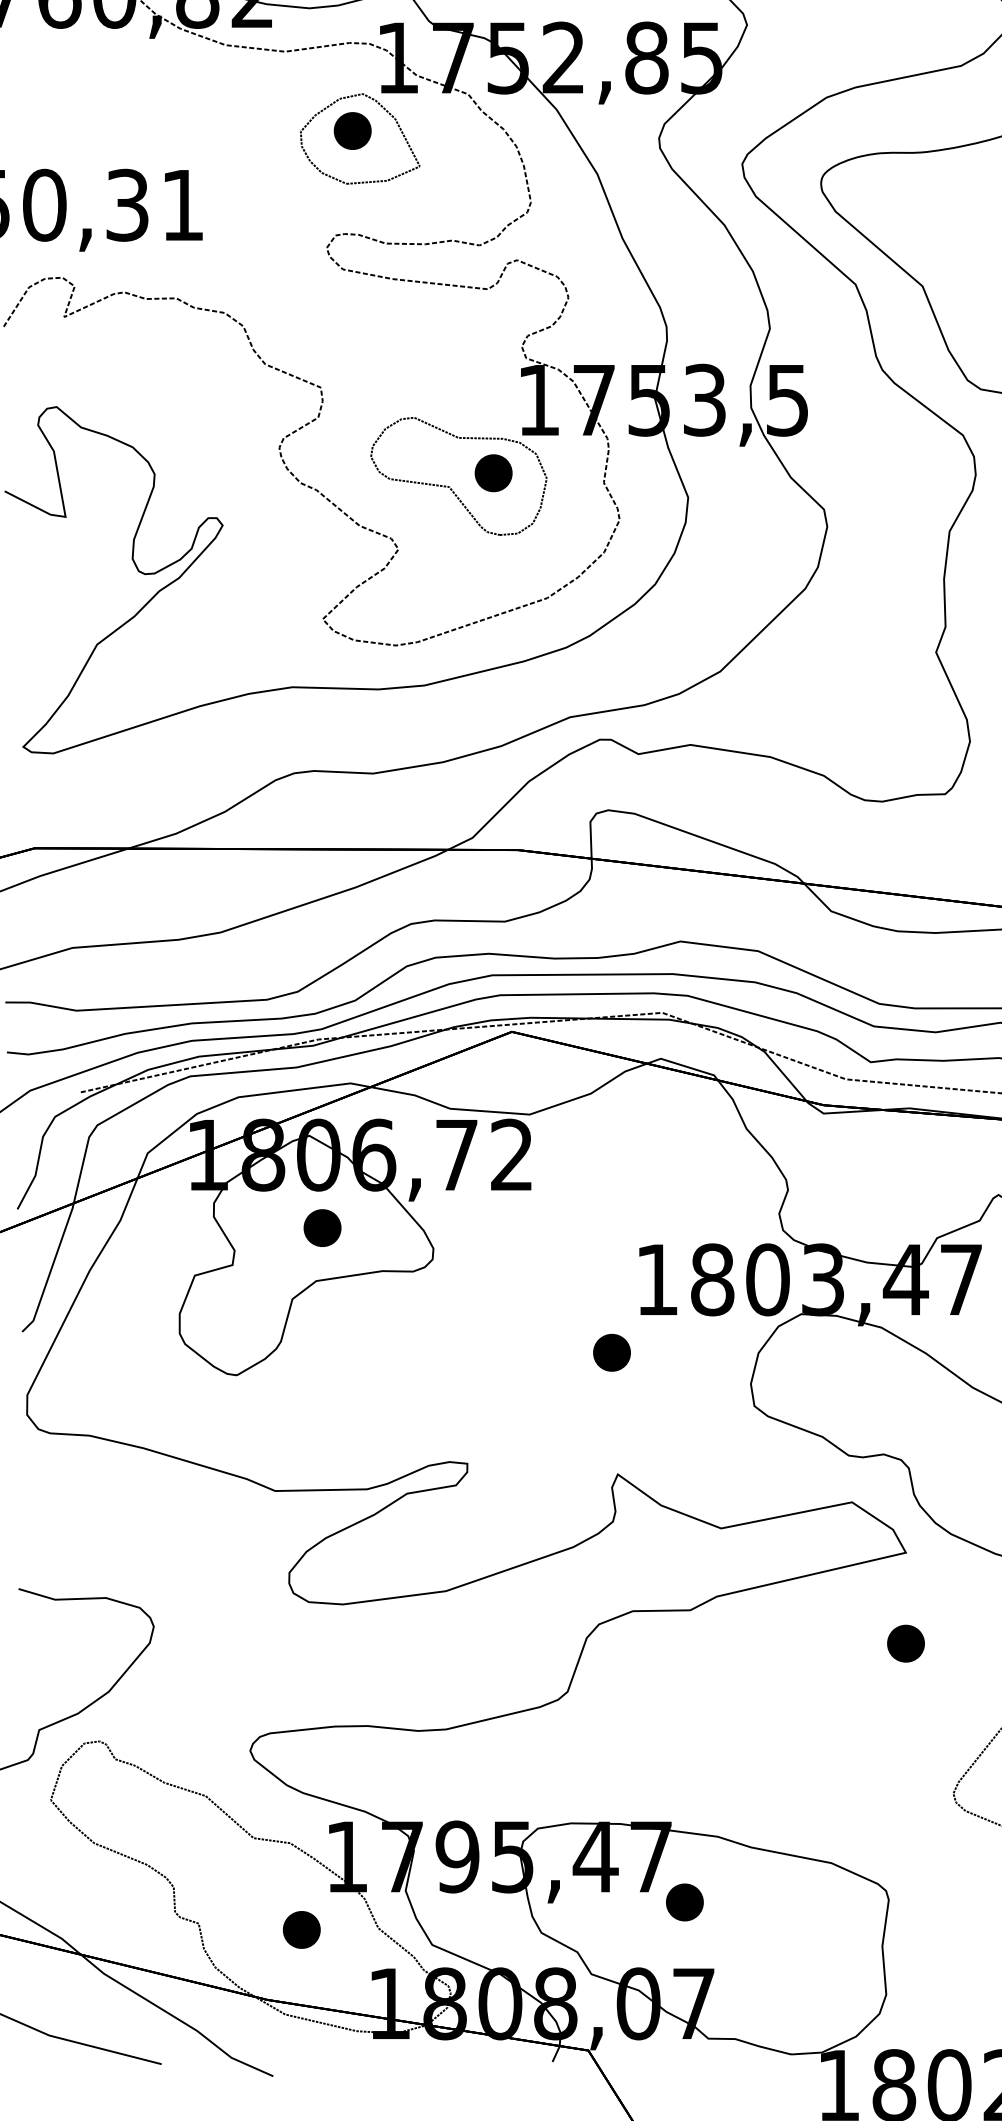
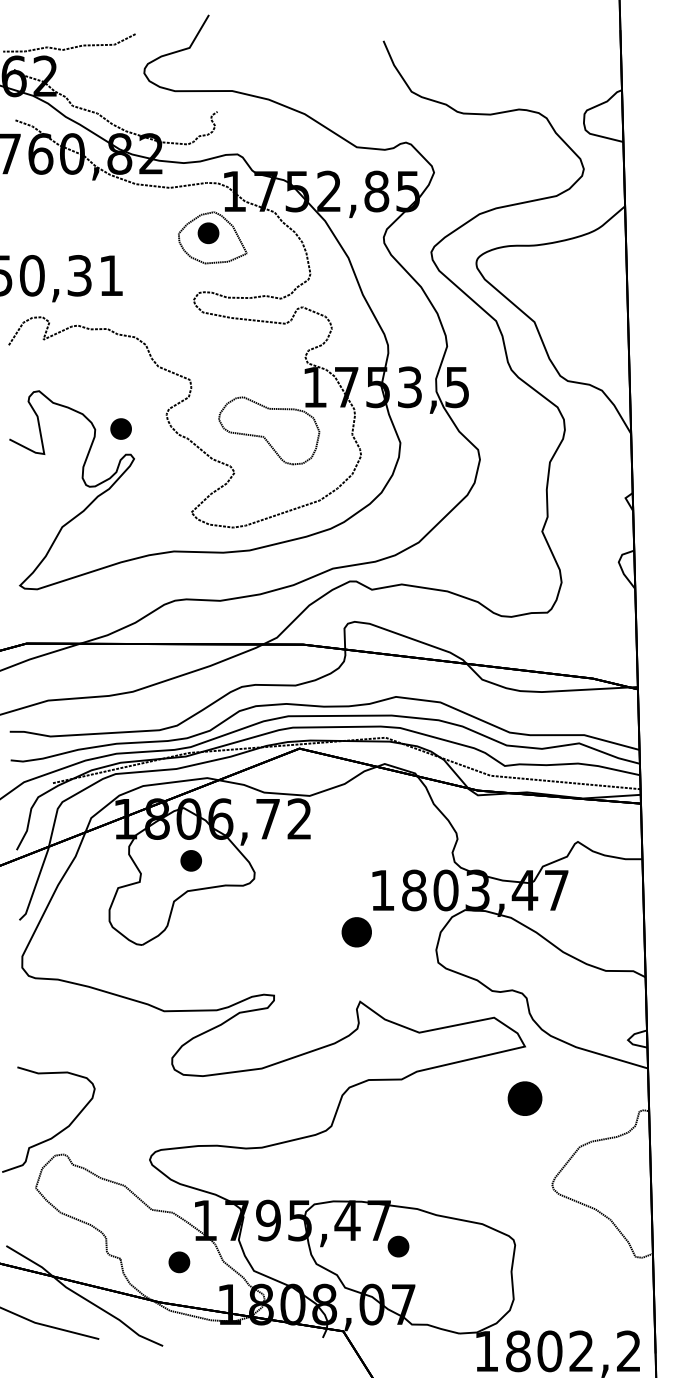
part: (492, 472) -> (120, 428), moved
part: (611, 1351) -> (356, 931), size x1.4
part: (905, 1643) -> (524, 1098), size x1.6

